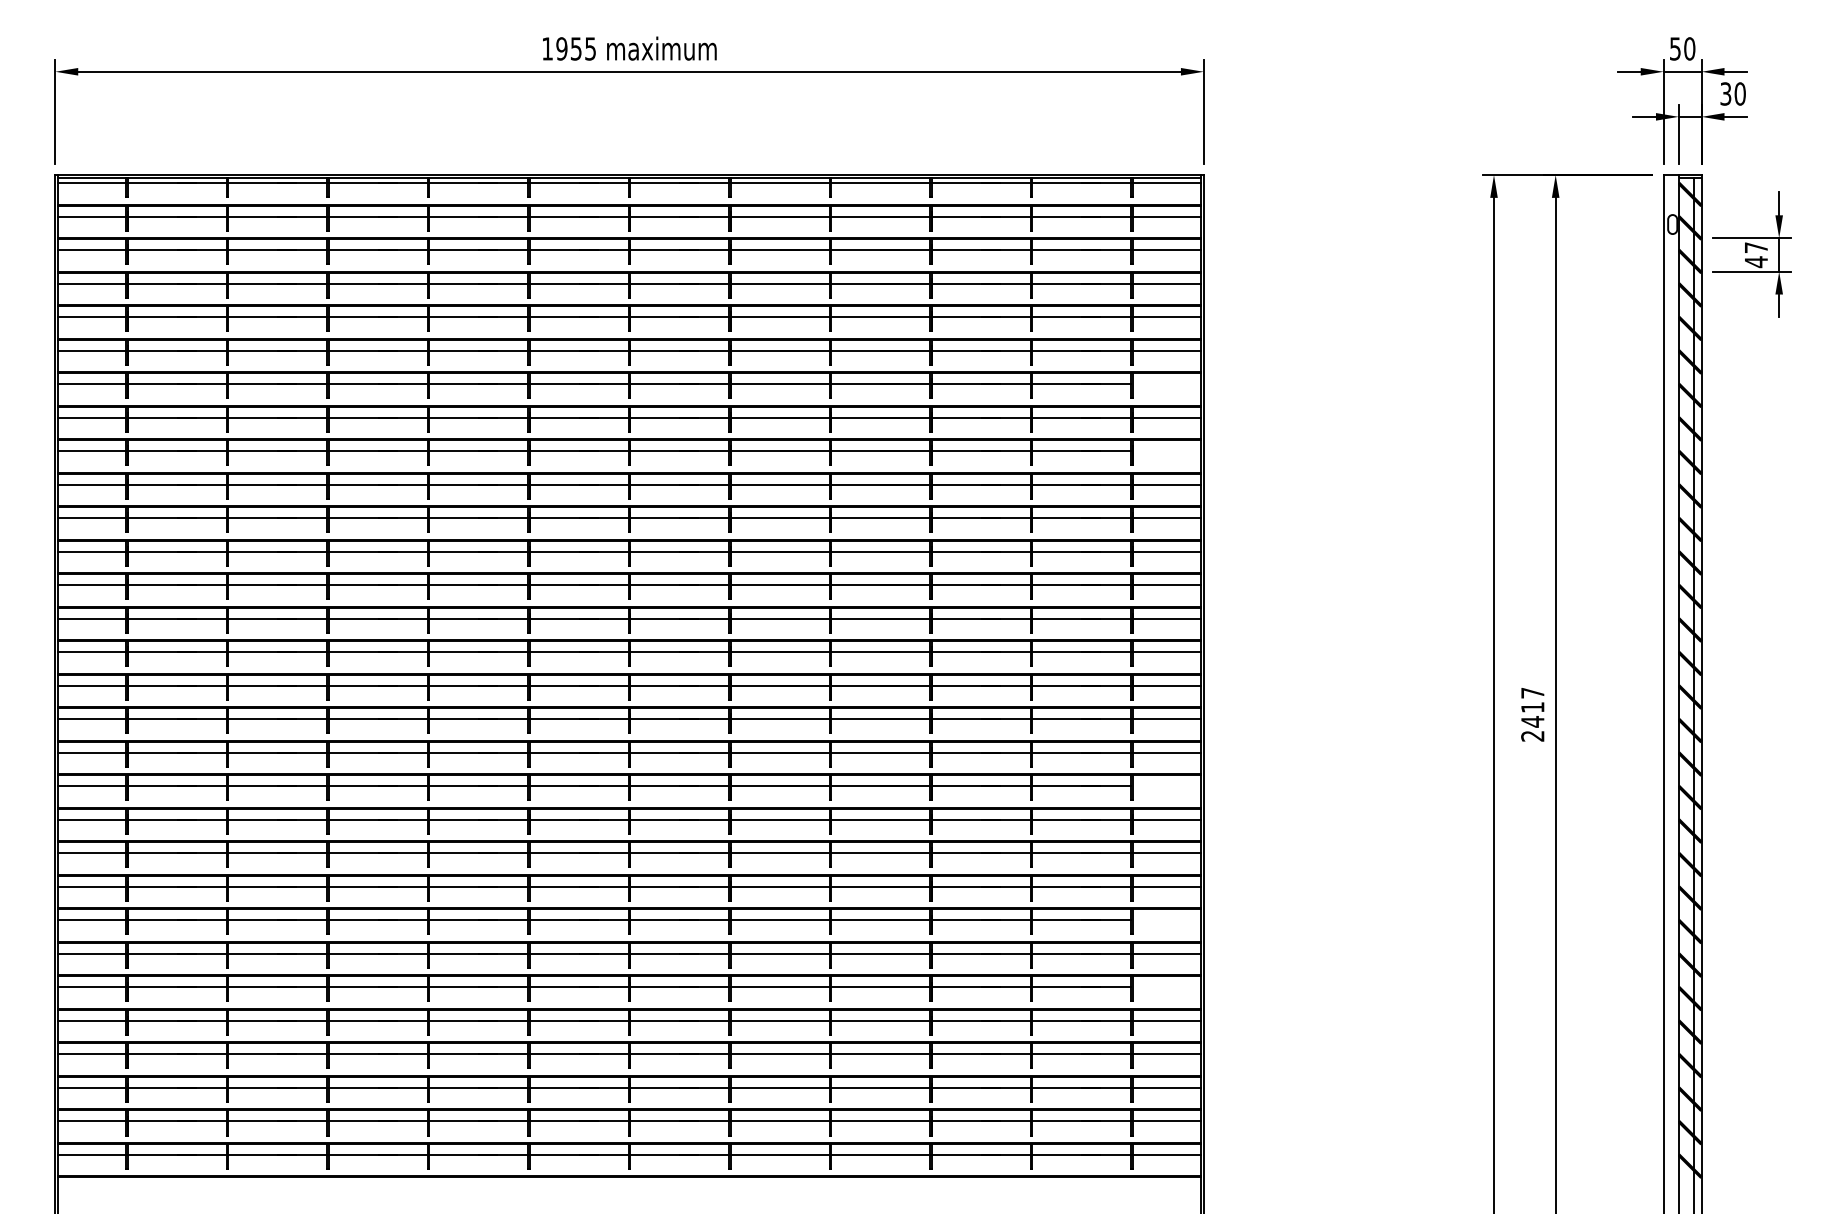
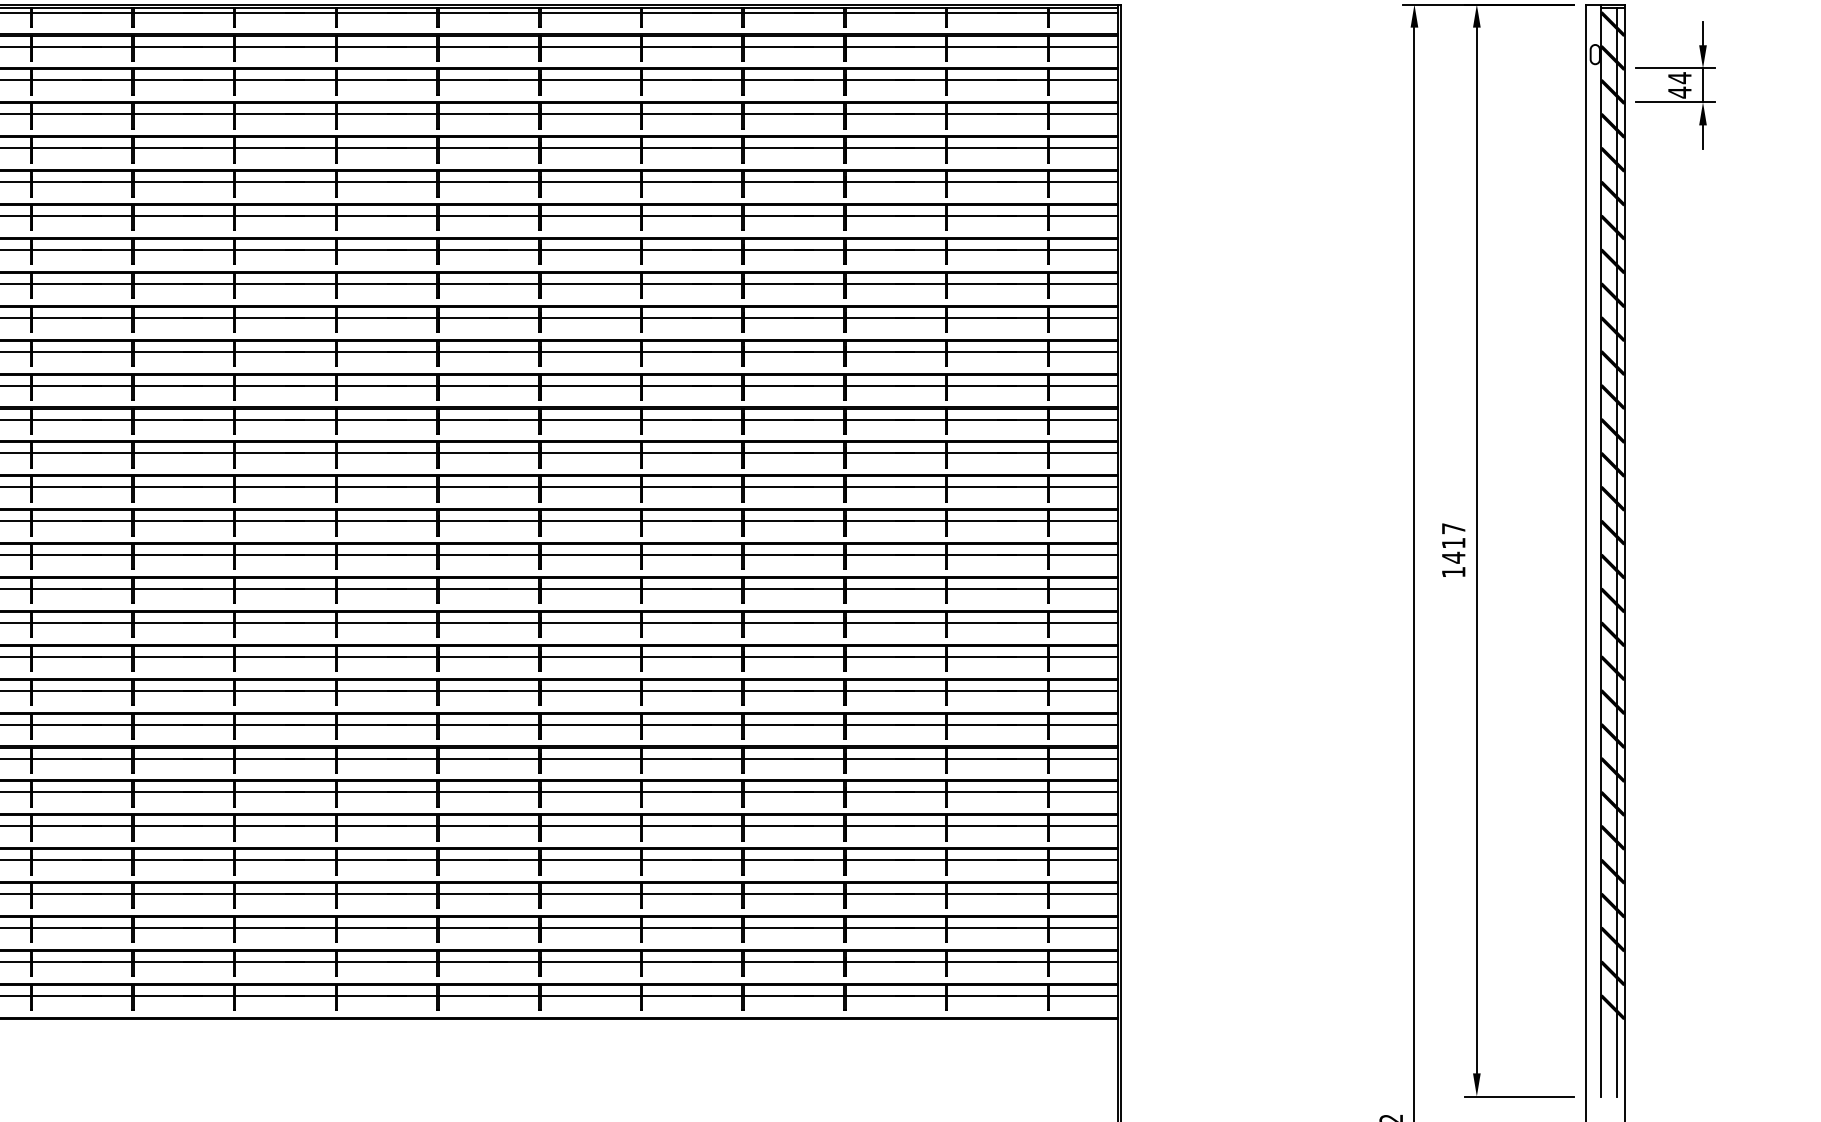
text: (1756, 247) -> (1680, 77), 47 -> 44
line: (1166, 384) -> (1083, 216), added
line: (1166, 451) -> (1083, 284), added
text: (1532, 736) -> (1453, 572), 2417 -> 1417
line: (1166, 786) -> (1083, 623), added
line: (1166, 920) -> (1083, 758), added
line: (1166, 987) -> (1083, 826), added

